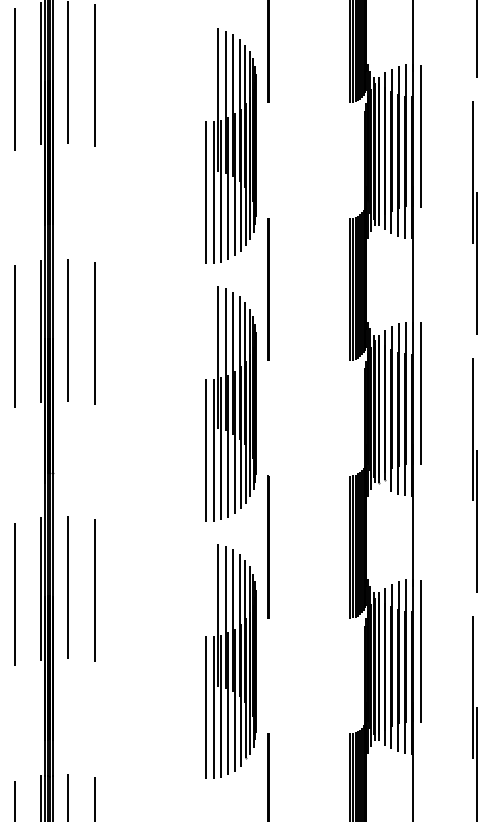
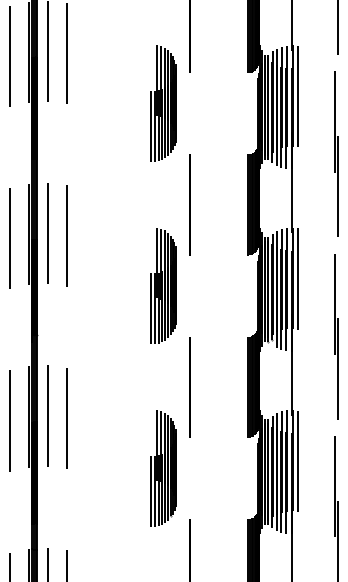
part: (231, 146) -> (163, 103), size x0.7
part: (231, 403) -> (163, 285), size x0.7
part: (231, 661) -> (163, 468), size x0.7

